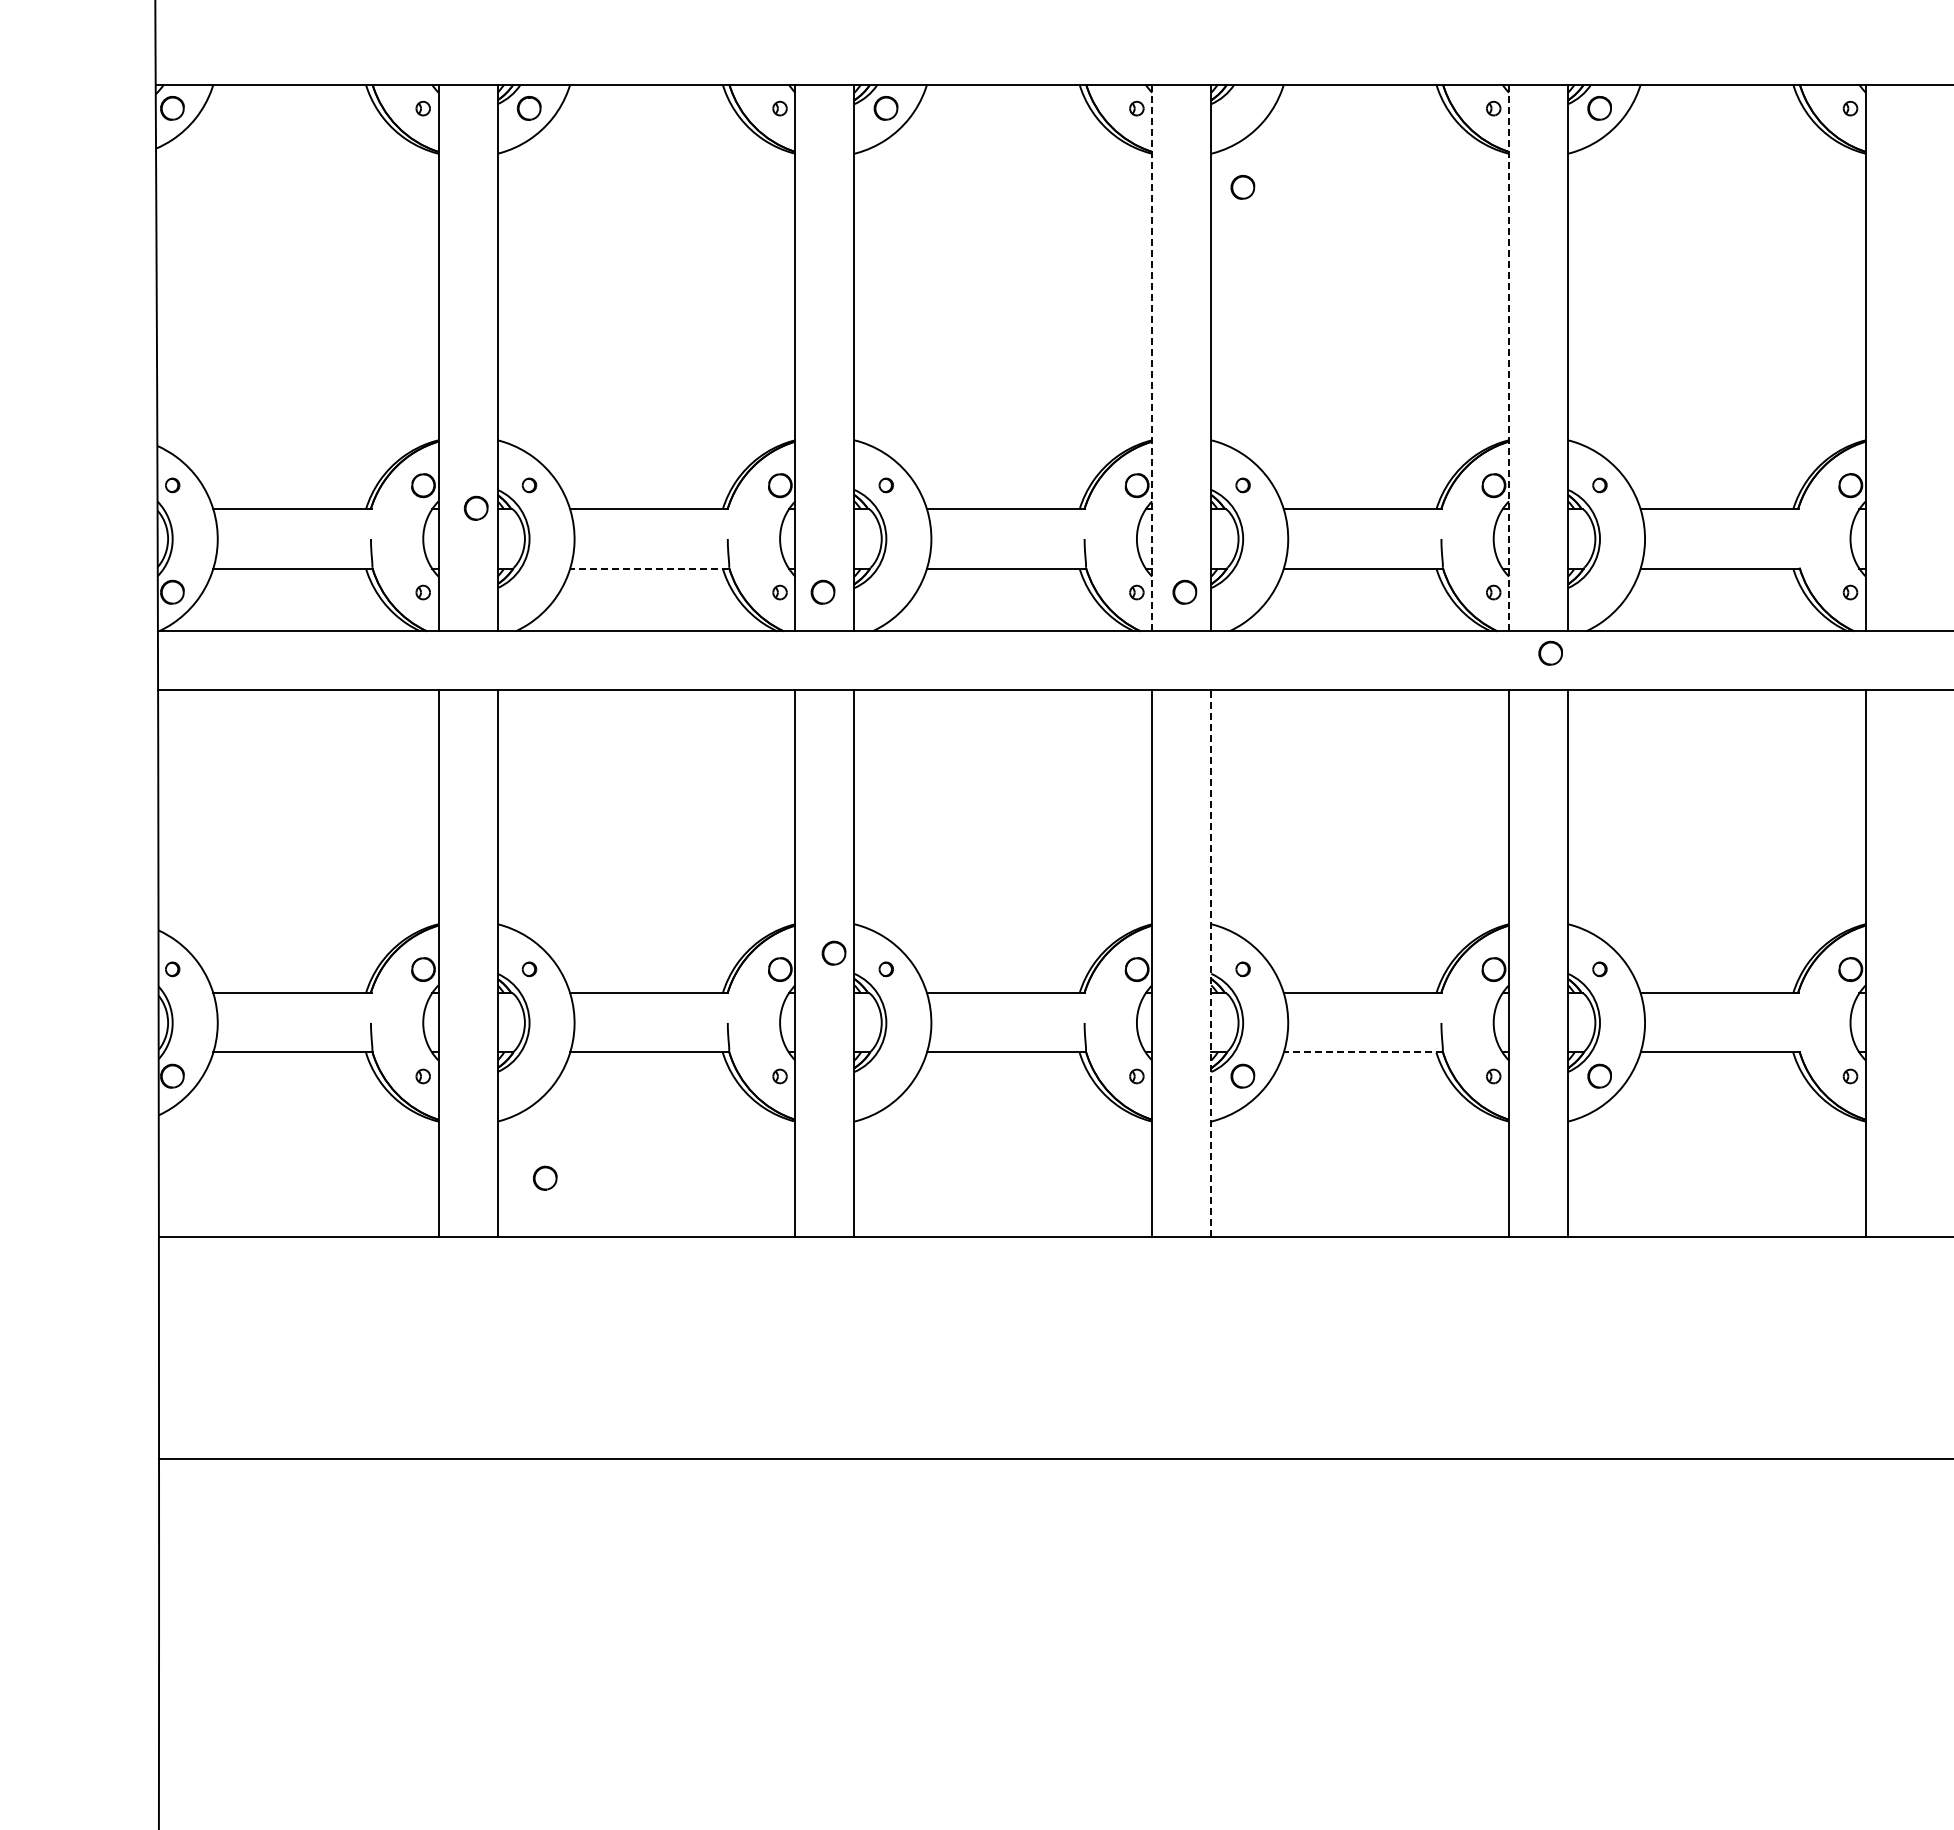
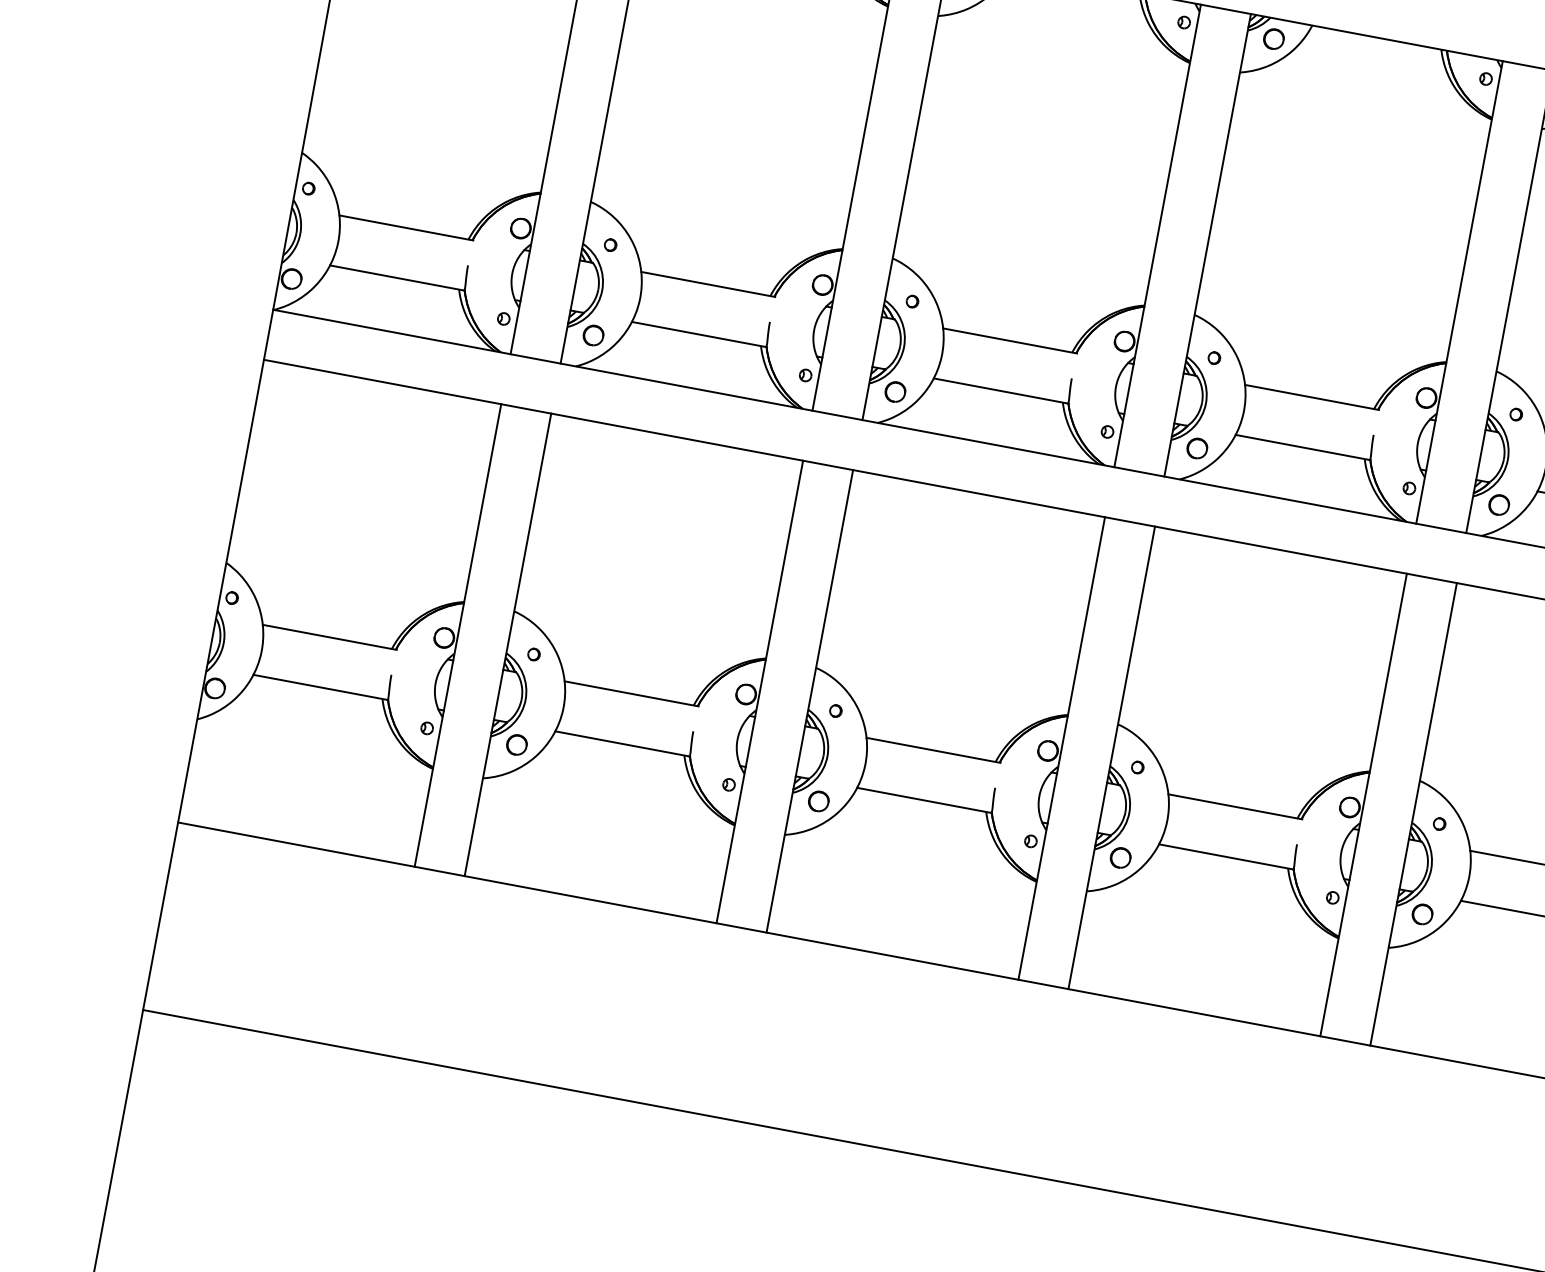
part: (1242, 187) -> (1273, 39), moved
line: (1152, 357) -> (1157, 235), dashed -> solid
line: (1509, 357) -> (1460, 292), dashed -> solid
part: (475, 507) -> (593, 334), moved
line: (649, 568) -> (699, 334), dashed -> solid
part: (822, 591) -> (895, 391), moved
part: (1184, 591) -> (1197, 447), moved
part: (1550, 652) -> (1499, 504), moved
part: (833, 952) -> (818, 800), moved
line: (1211, 963) -> (1111, 757), dashed -> solid
line: (1363, 1052) -> (1226, 856), dashed -> solid
part: (544, 1177) -> (516, 744), moved

